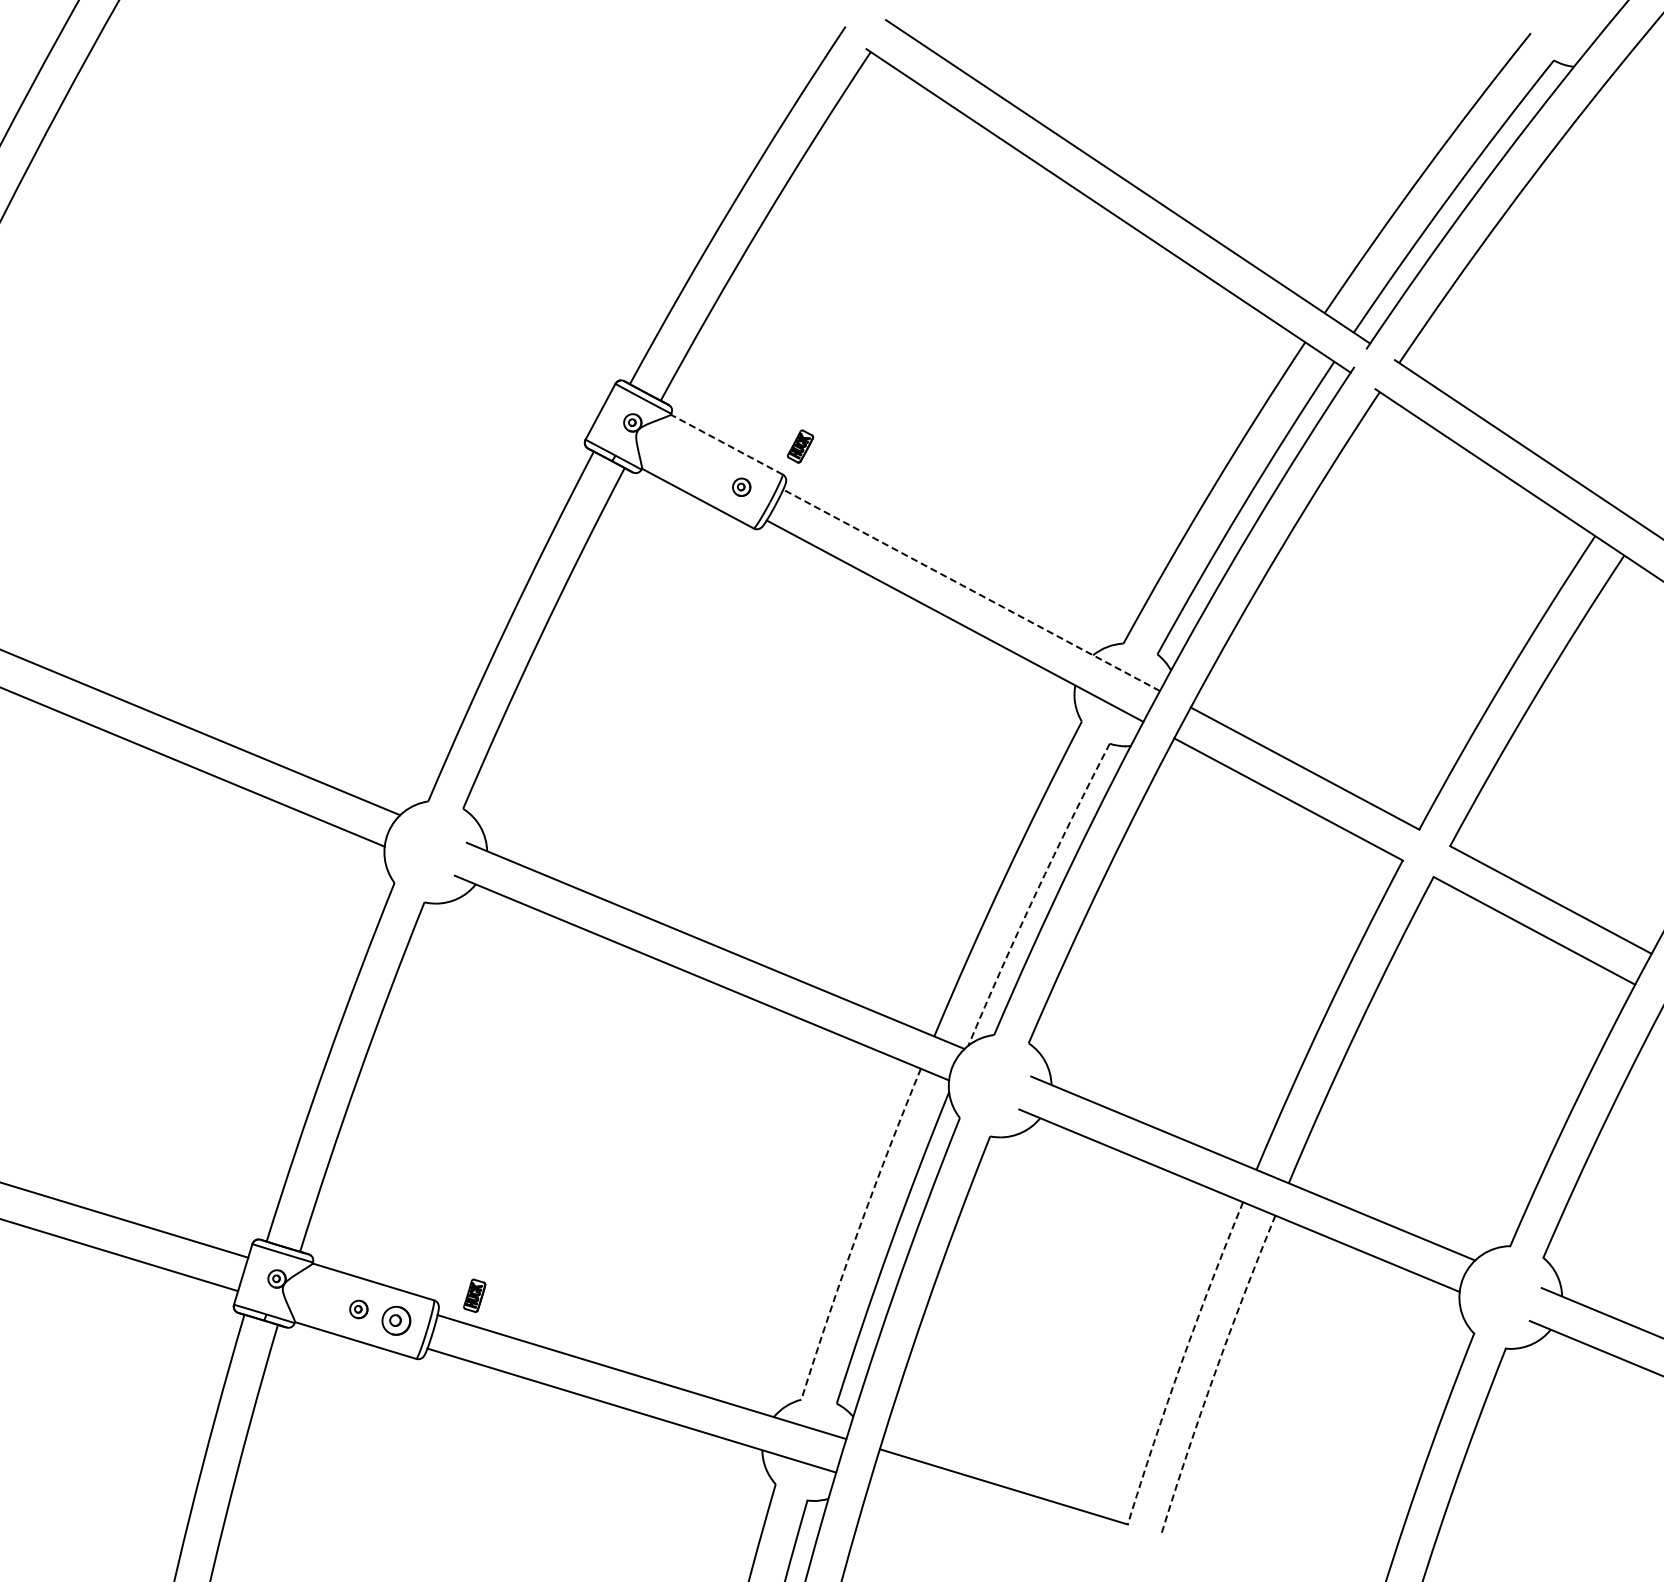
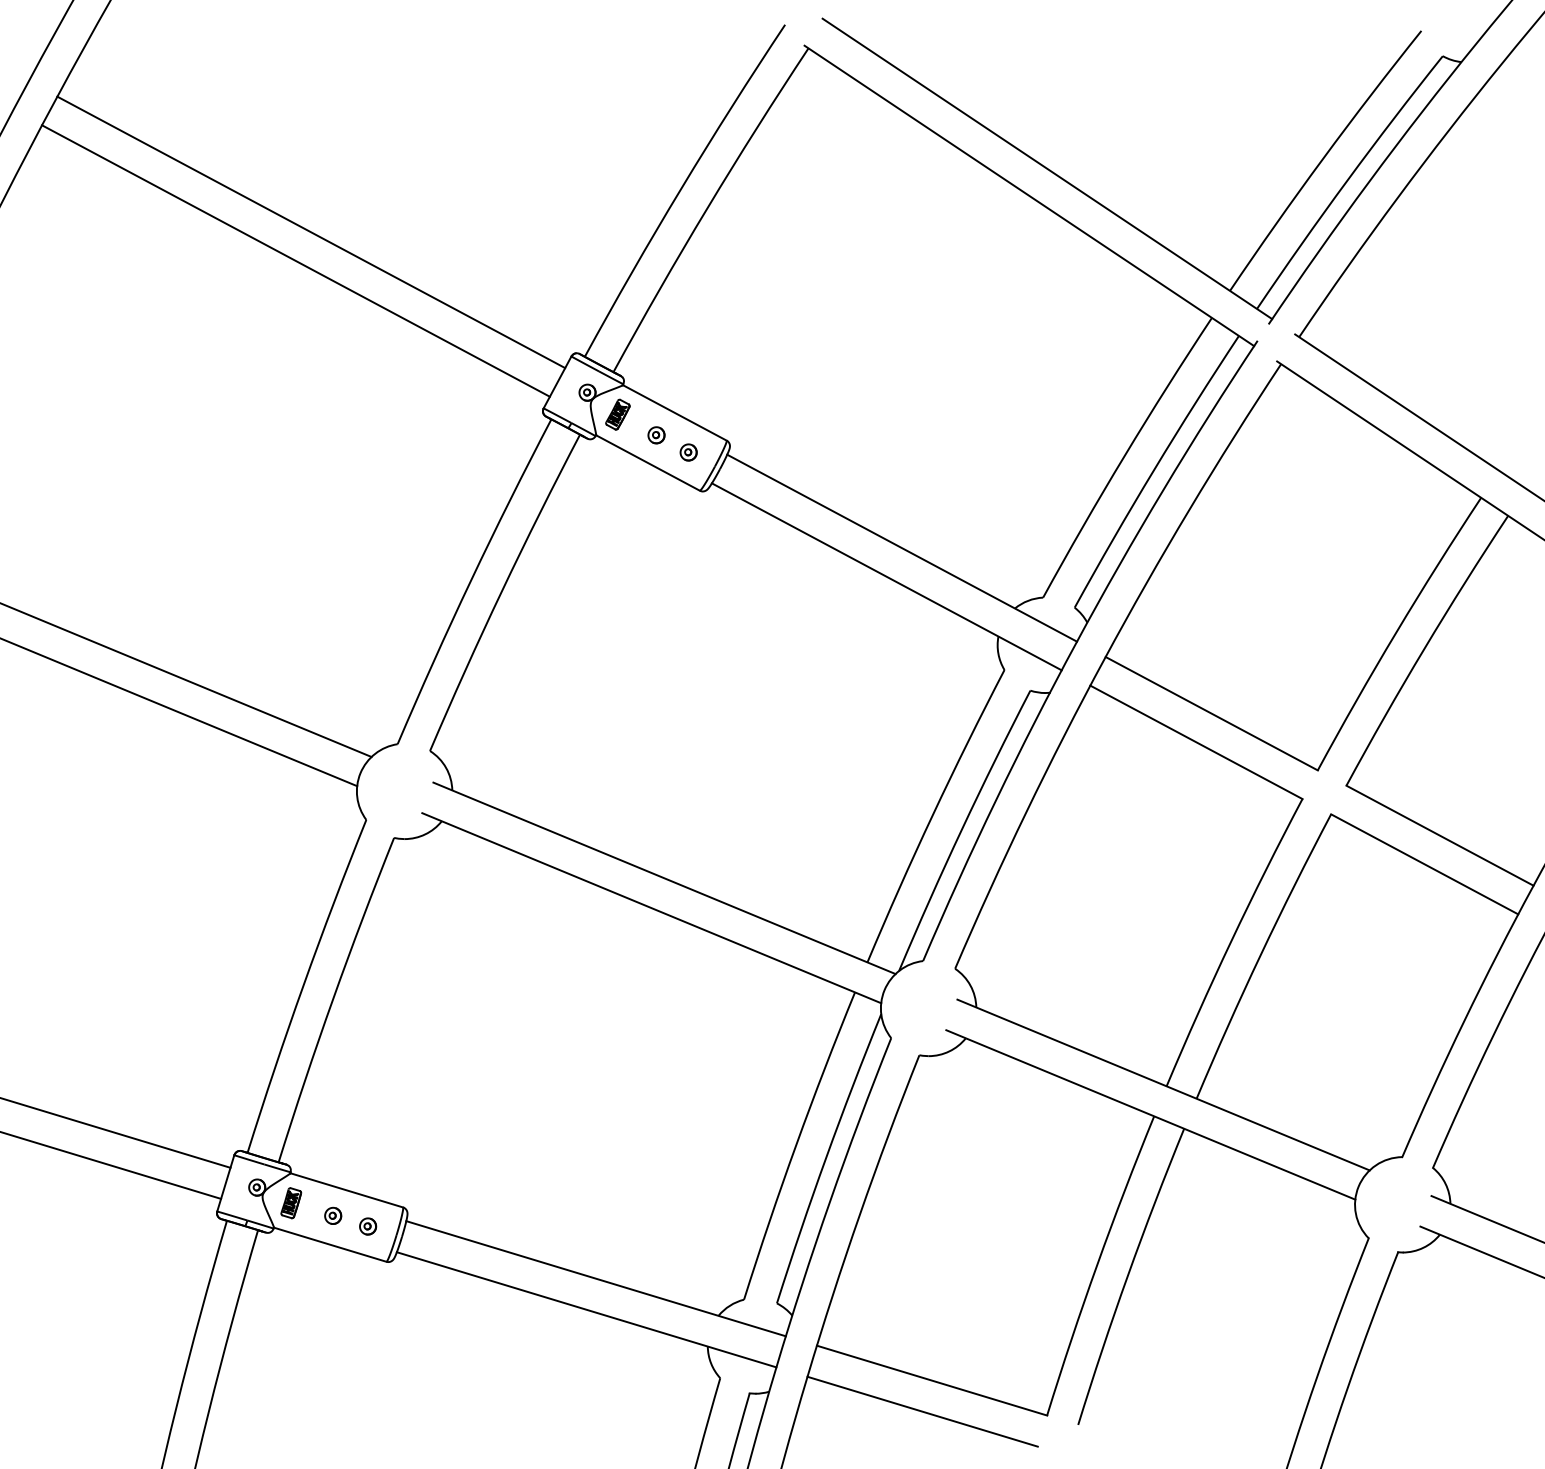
line: (334, 250) -> (310, 232), added
line: (318, 280) -> (295, 260), added
line: (726, 444) -> (674, 412), dashed -> solid
part: (800, 446) -> (617, 414), moved
part: (706, 468) -> (655, 435), added
line: (971, 590) -> (902, 548), dashed -> solid
arc: (1036, 893) -> (962, 829), dashed -> solid
arc: (857, 1233) -> (796, 1145), dashed -> solid
part: (474, 1295) -> (291, 1202), moved
part: (396, 1320) -> (368, 1226), size x0.62
arc: (1181, 1362) -> (1097, 1265), dashed -> solid
arc: (1214, 1373) -> (1127, 1275), dashed -> solid
line: (993, 1520) -> (922, 1411), added

